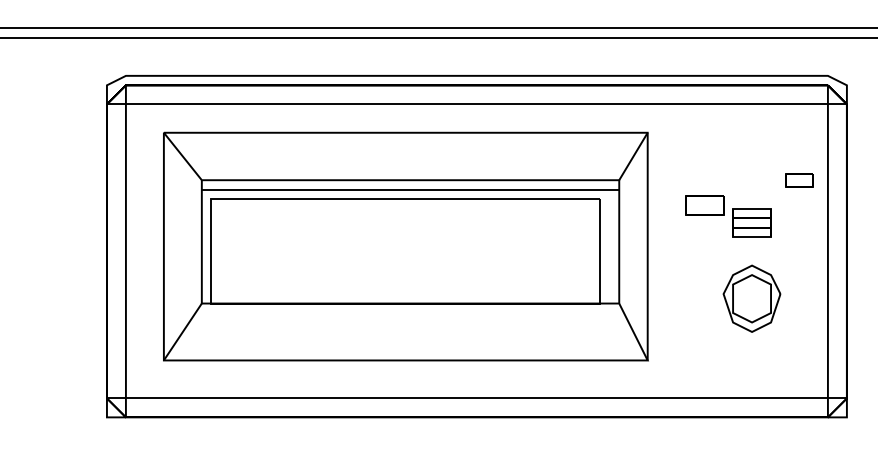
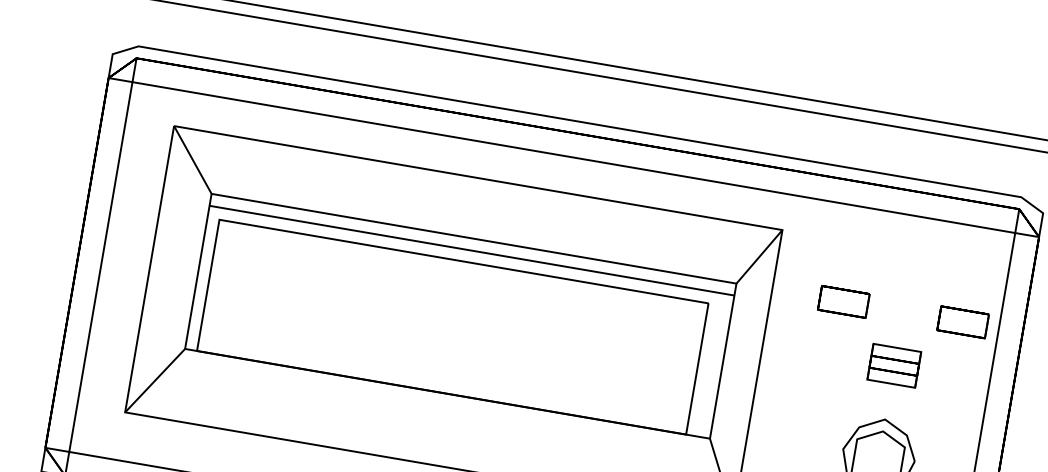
part: (799, 180) -> (963, 322), size x1.43
part: (704, 205) -> (843, 302), moved

